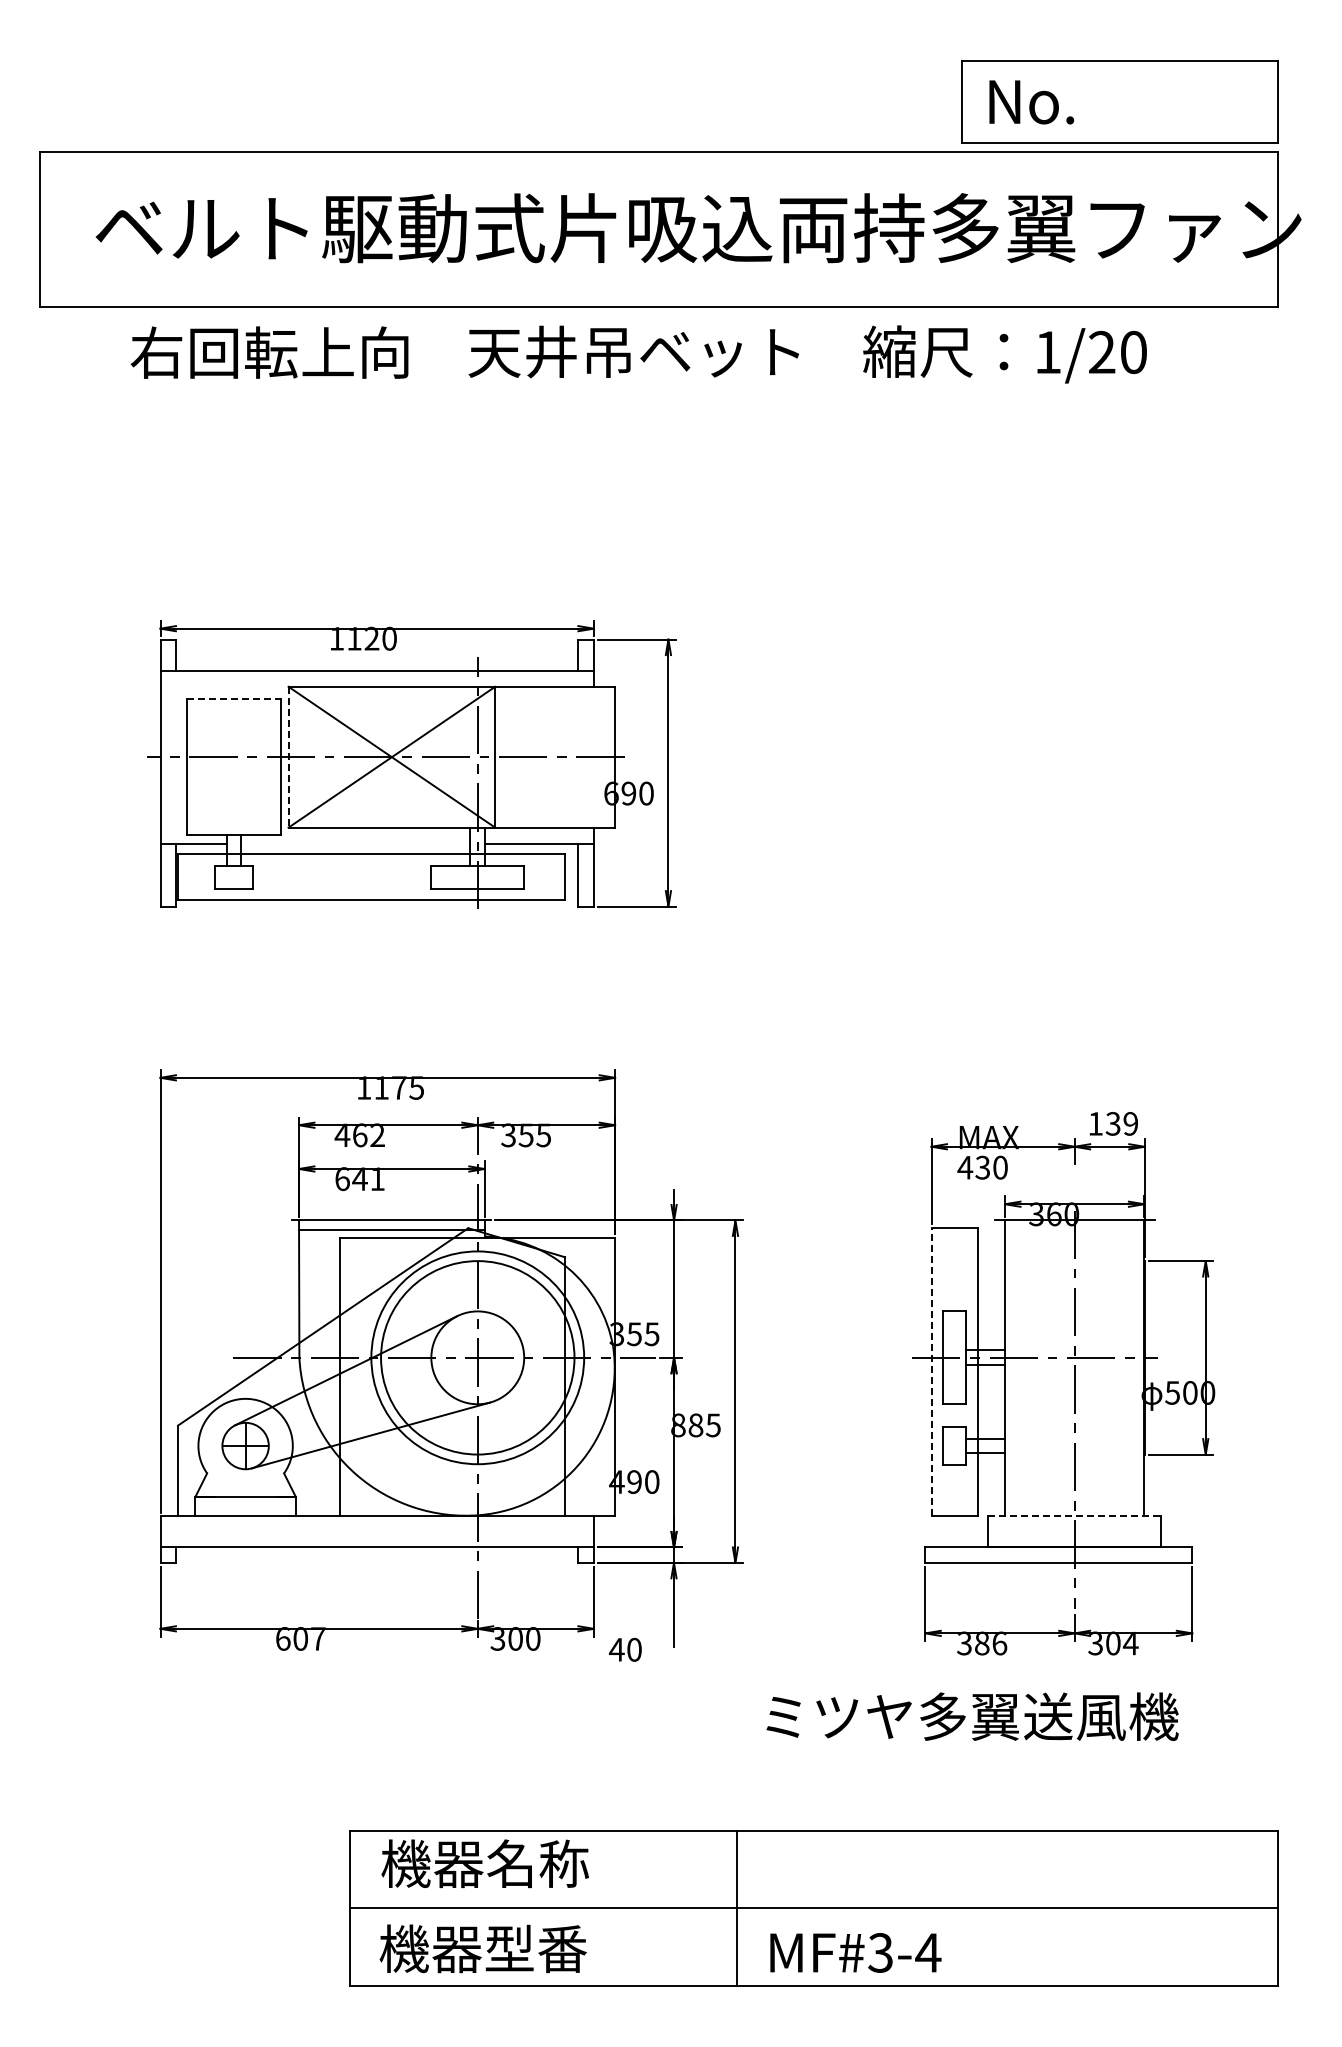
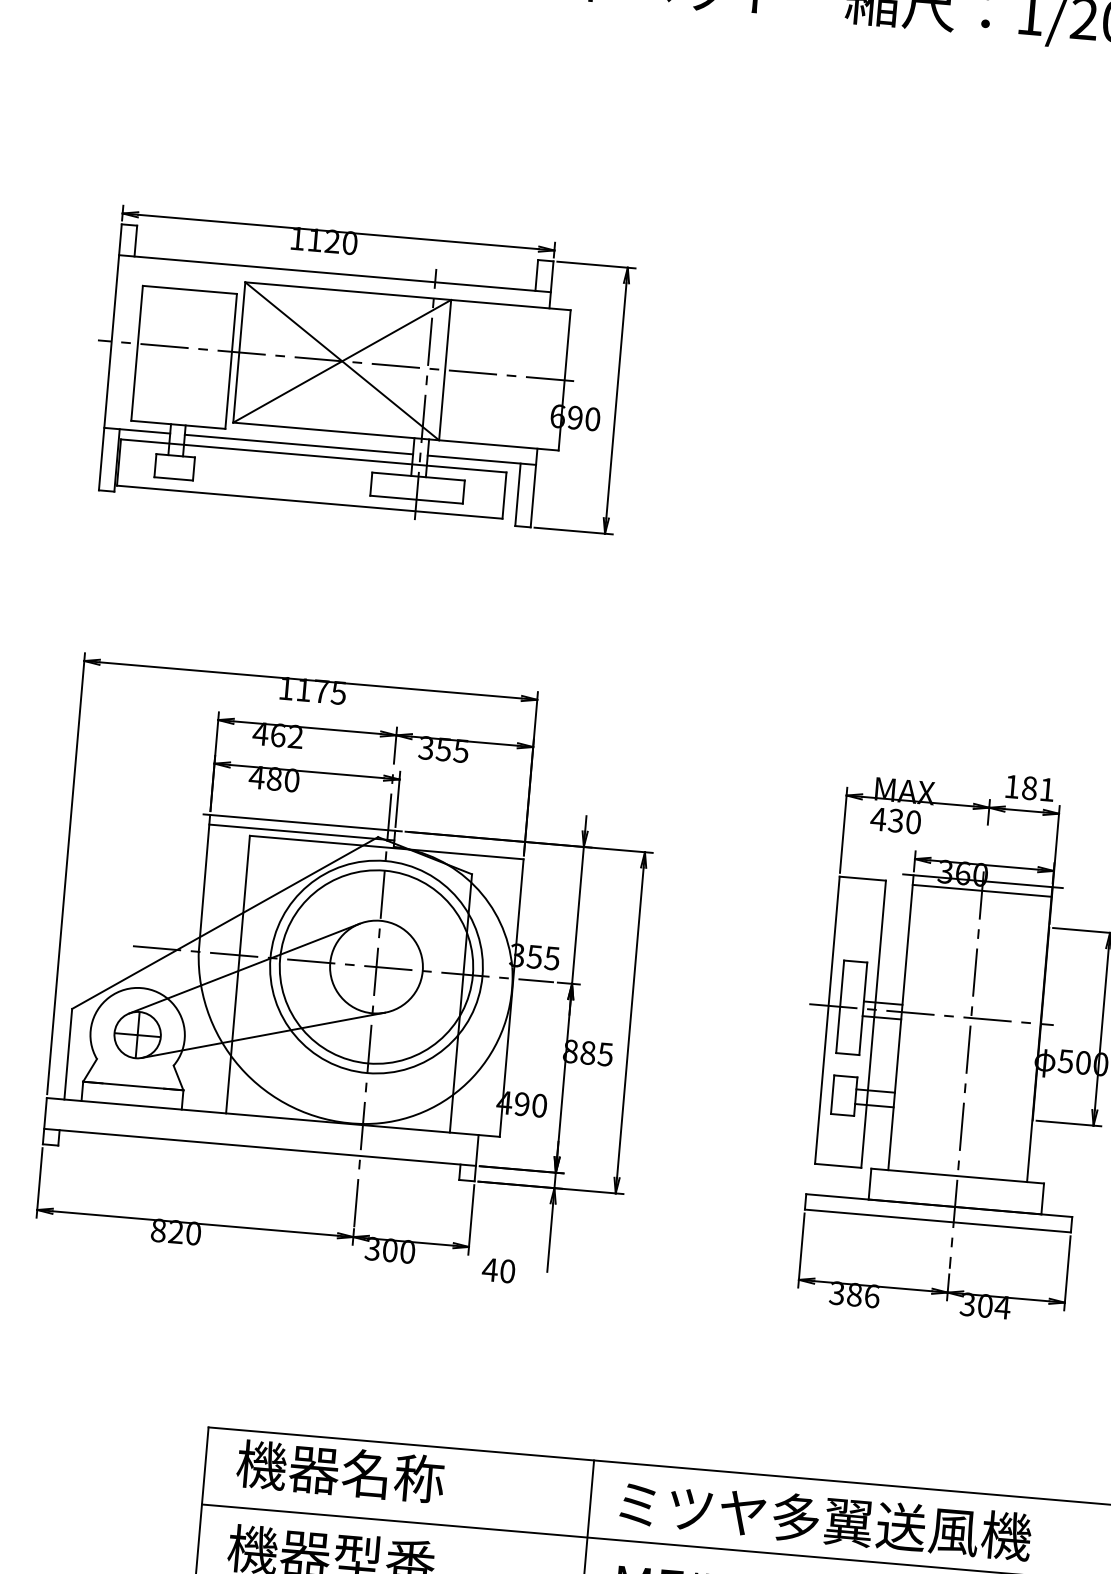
line: (234, 699) -> (190, 290), dashed -> solid
line: (288, 757) -> (239, 352), dashed -> solid
line: (355, 843) -> (298, 444), added
text: (1121, 1123) -> (1037, 788), 139 -> 181
text: (359, 1179) -> (273, 779), 641 -> 480
line: (1074, 1230) -> (981, 891), added
line: (931, 1371) -> (827, 1019), dashed -> solid
line: (1074, 1516) -> (957, 1176), dashed -> solid
text: (300, 1638) -> (175, 1231), 607 -> 820
text: (972, 1716) -> (825, 1520), moved

